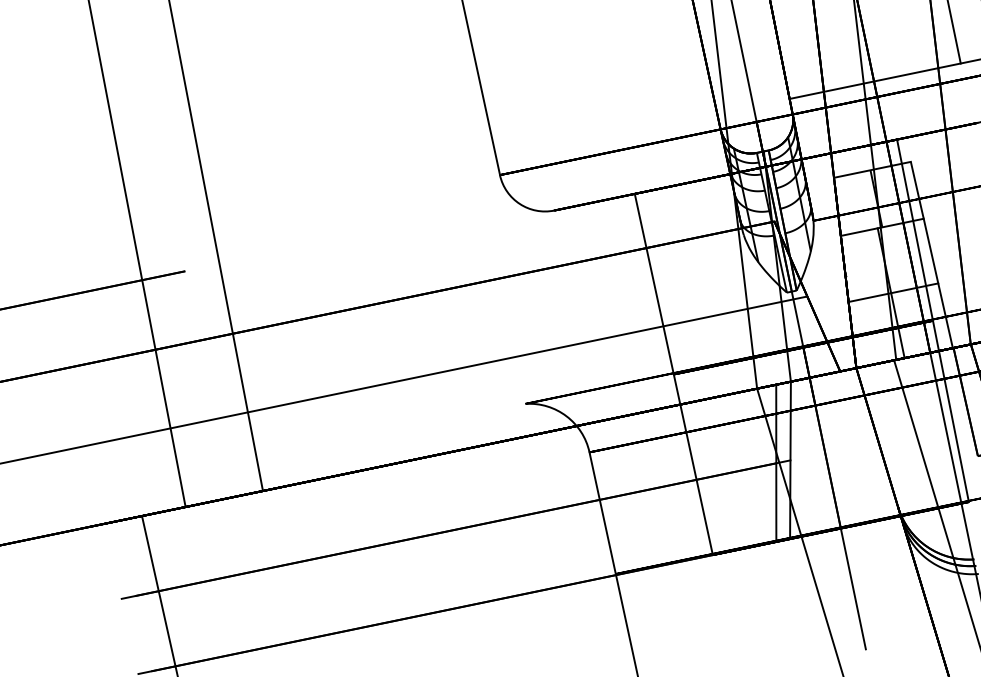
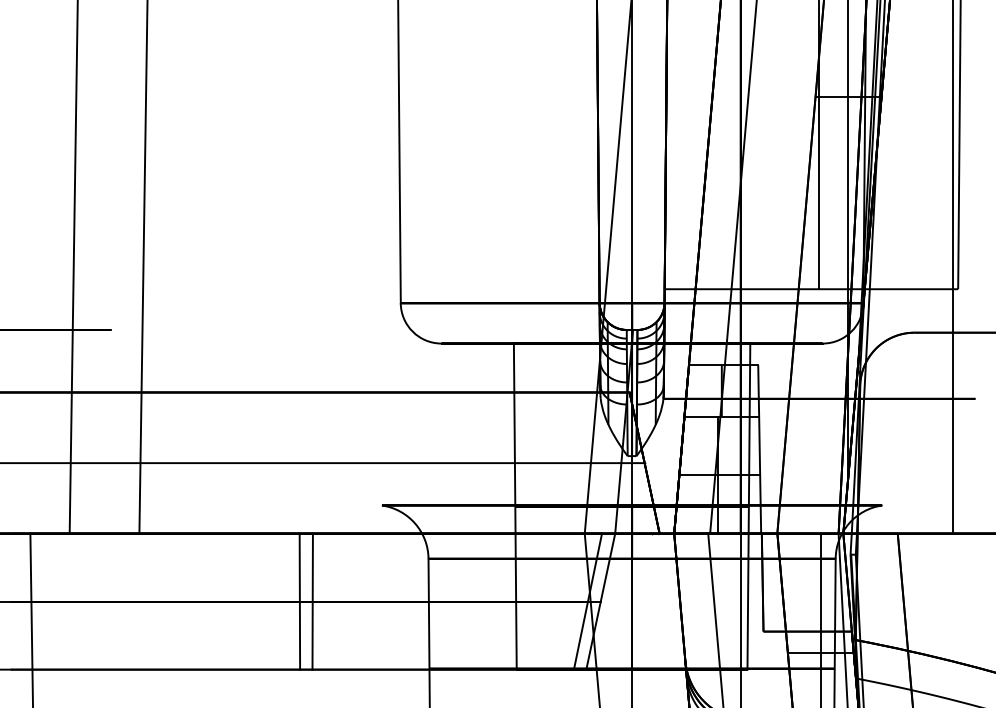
line: (470, 526) -> (312, 601), added
line: (456, 529) -> (299, 601), added

